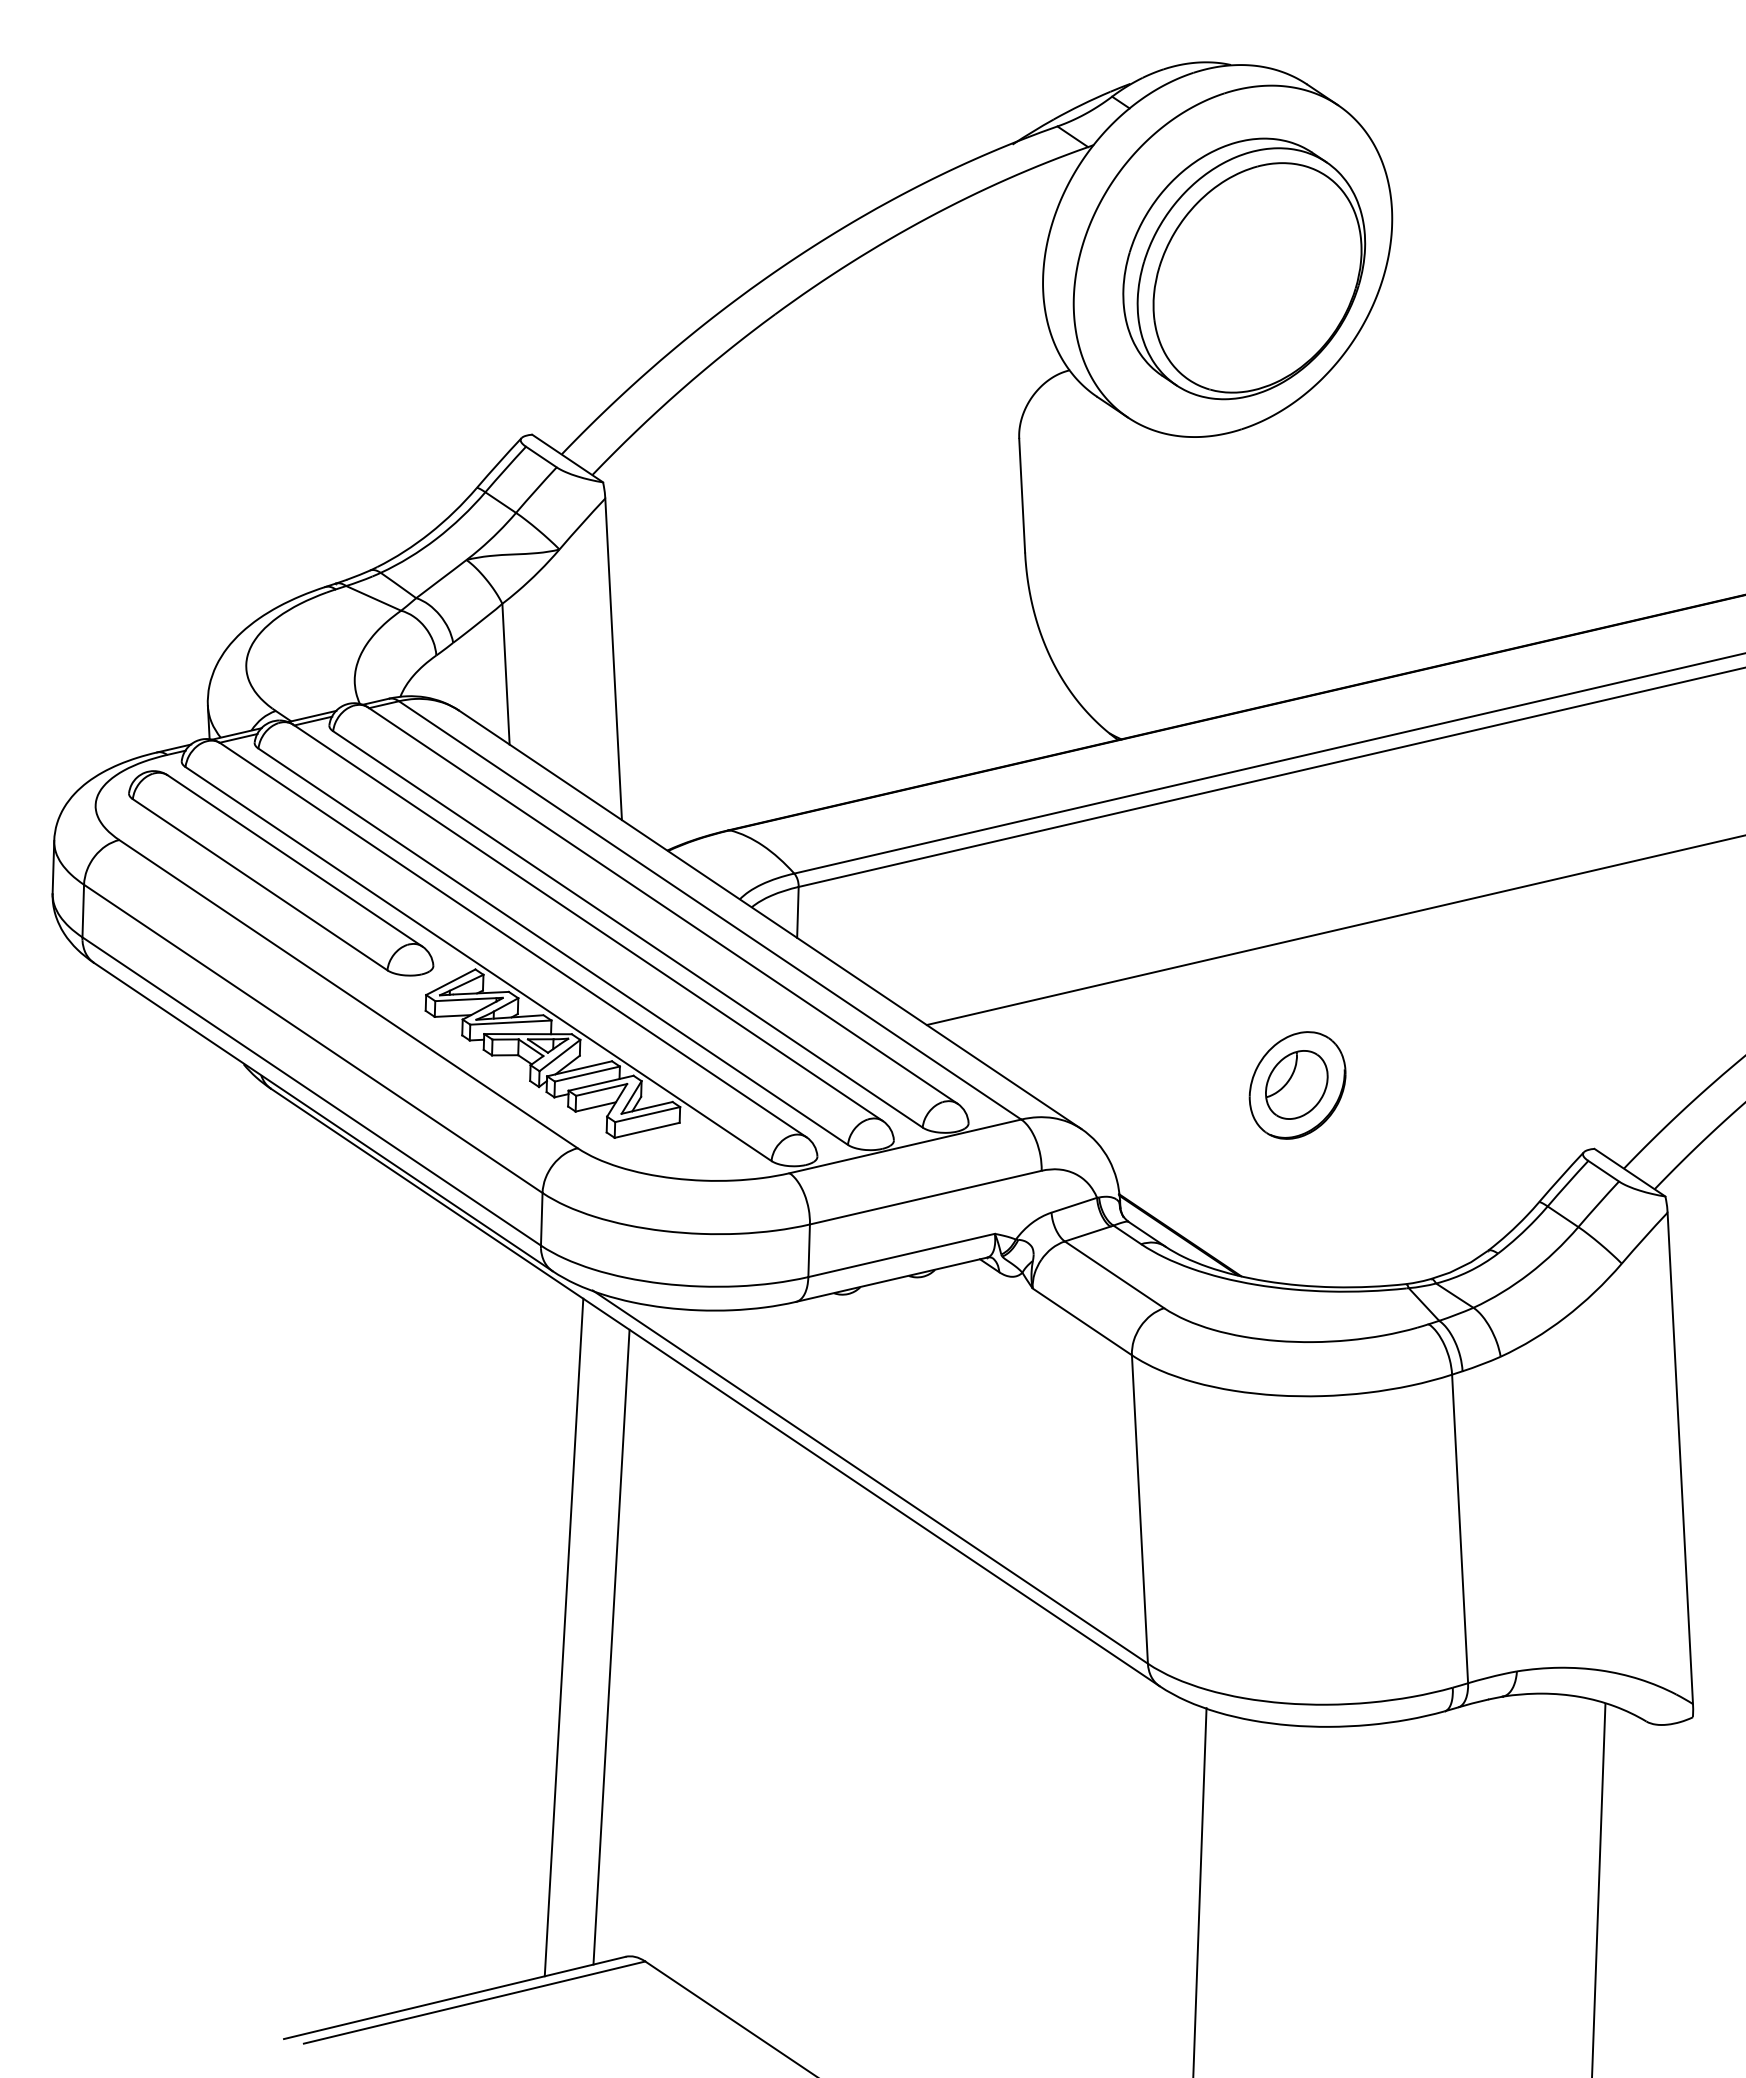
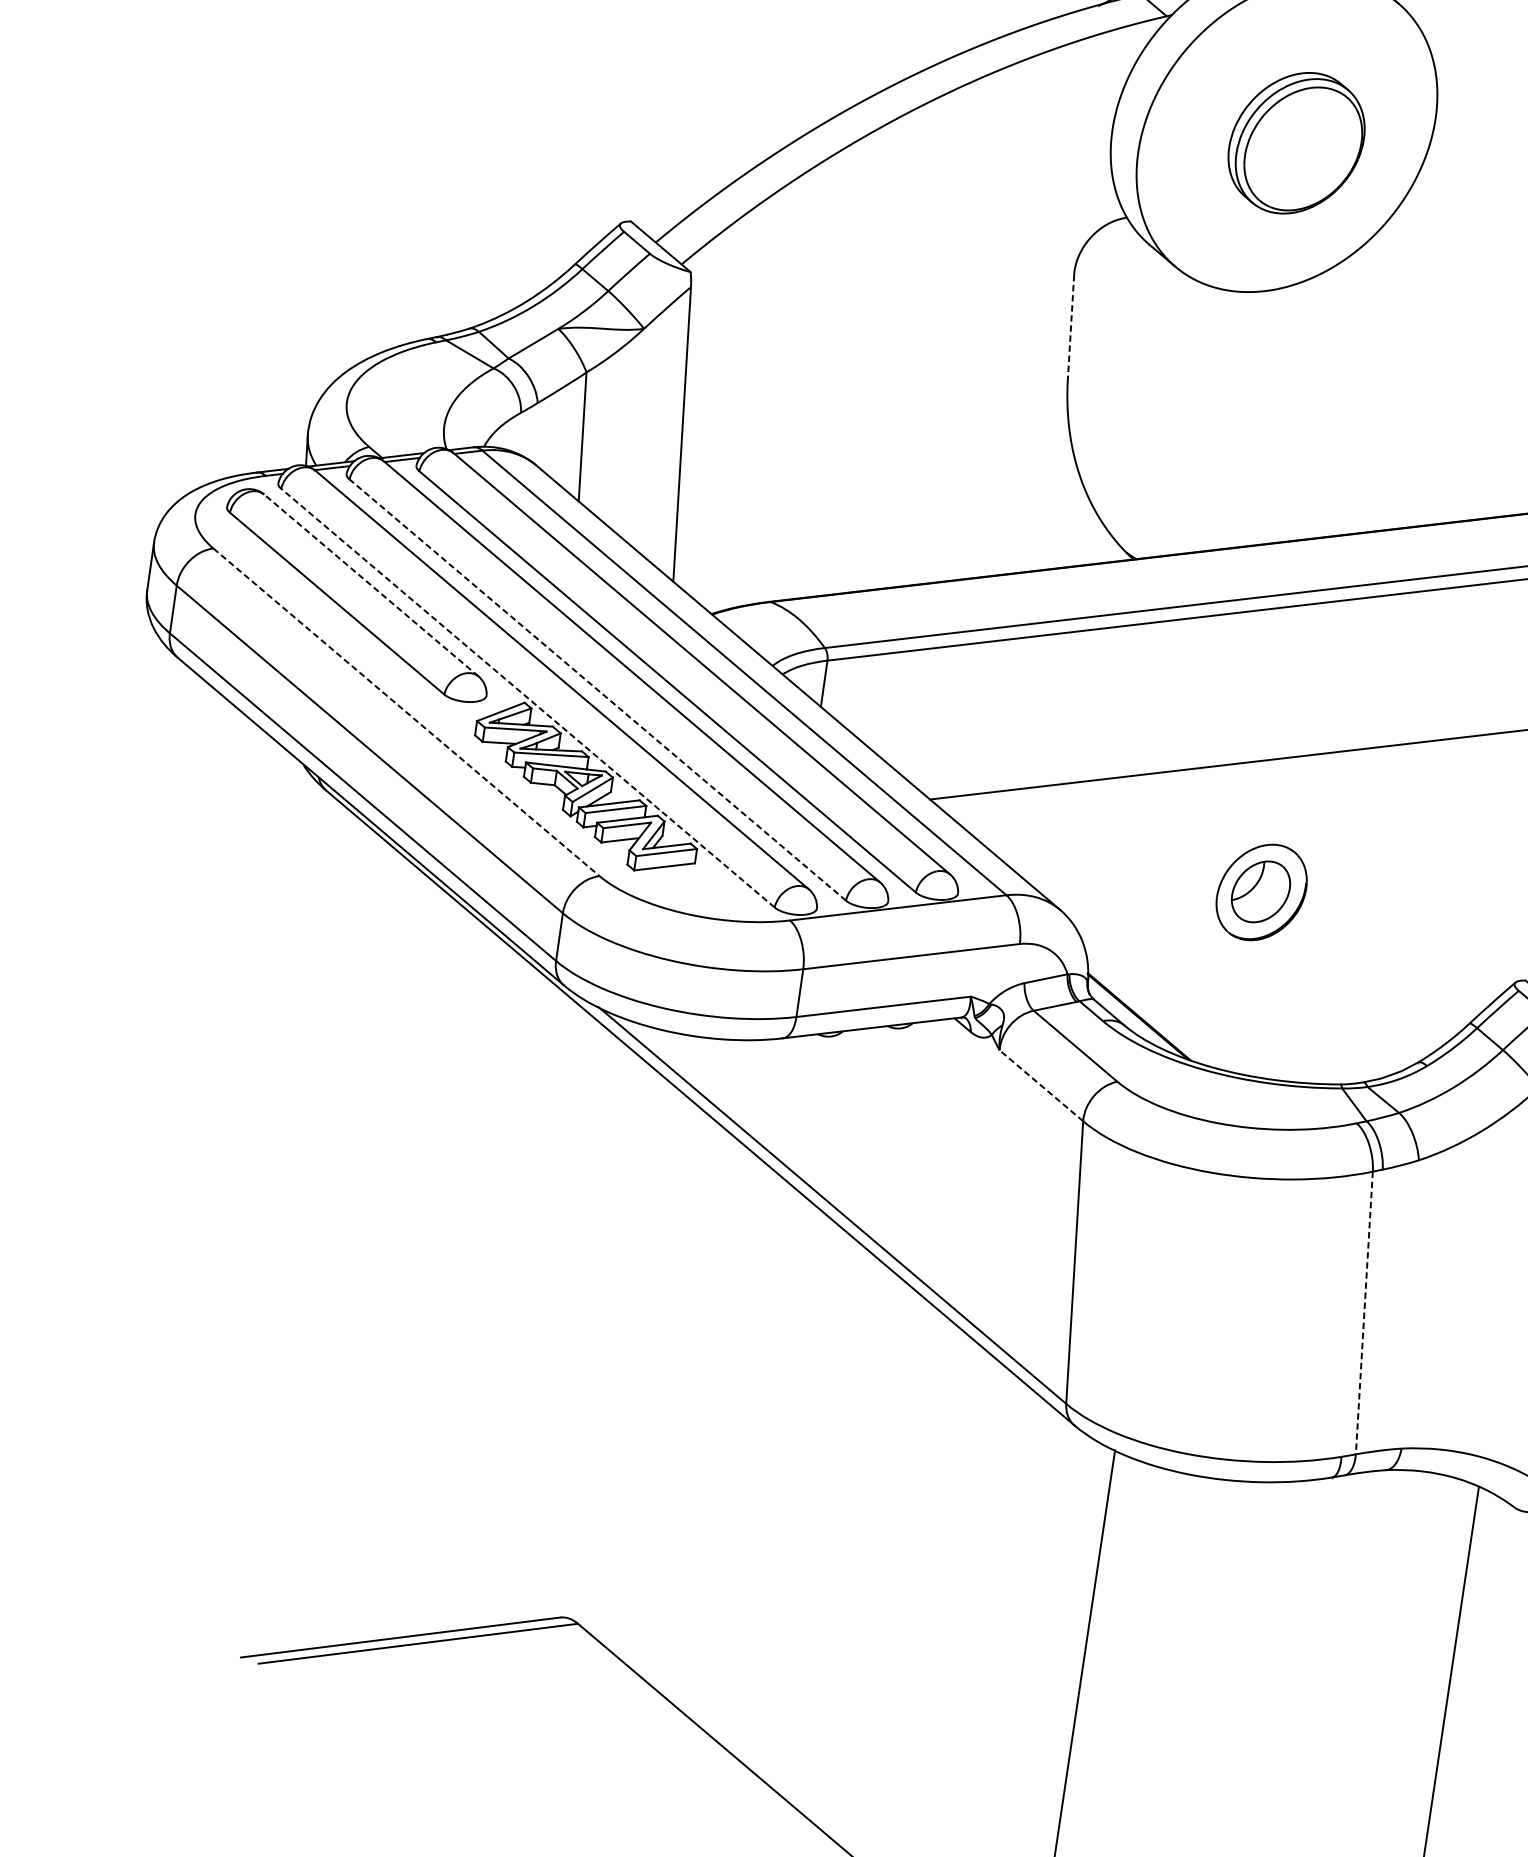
part: (1244, 268) -> (1296, 142), size x0.6
line: (1022, 495) -> (1071, 326), solid -> dashed
line: (294, 860) -> (370, 585), solid -> dashed
line: (552, 946) -> (597, 689), solid -> dashed
line: (478, 963) -> (528, 697), solid -> dashed
line: (348, 994) -> (406, 712), solid -> dashed
line: (1082, 1321) -> (1041, 1085), solid -> dashed
line: (1460, 1529) -> (1364, 1313), solid -> dashed
line: (563, 1637) -> (536, 1320), removed
line: (611, 1646) -> (579, 1333), removed

